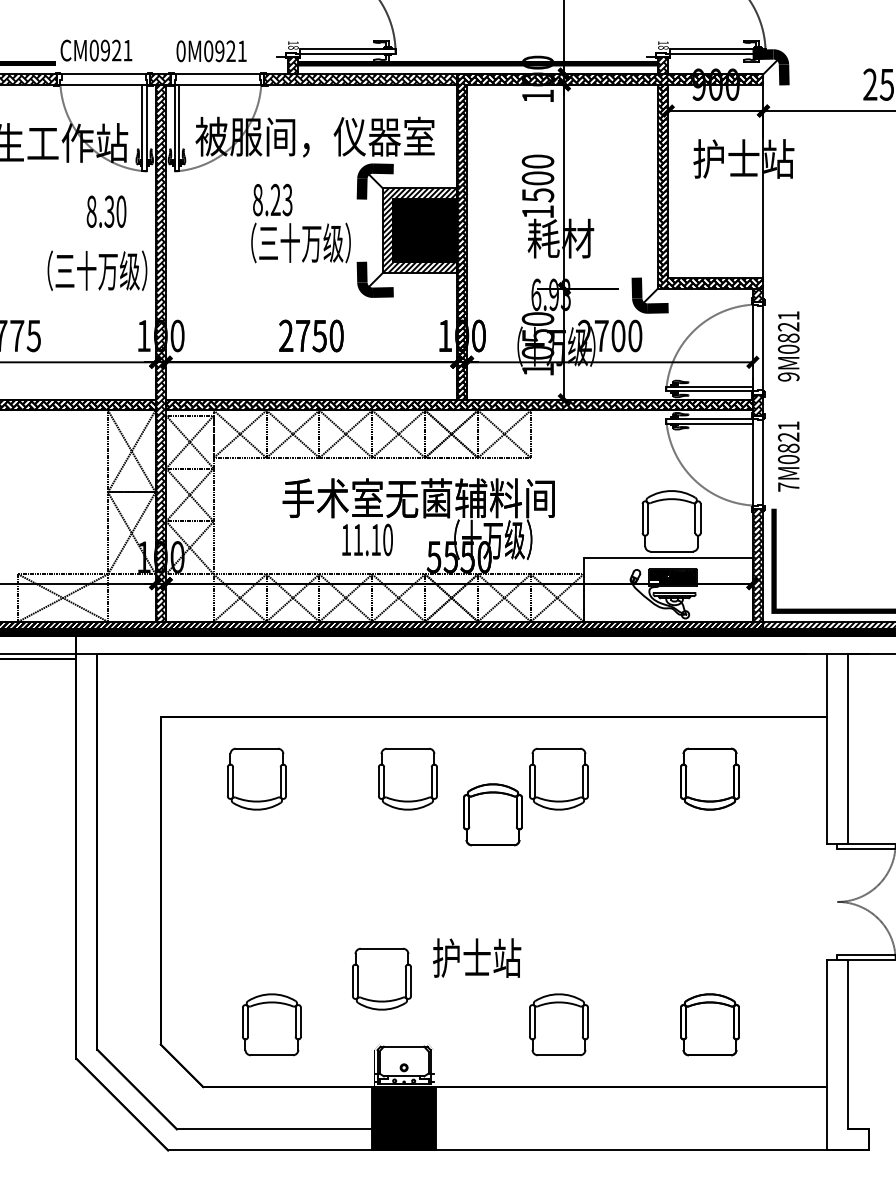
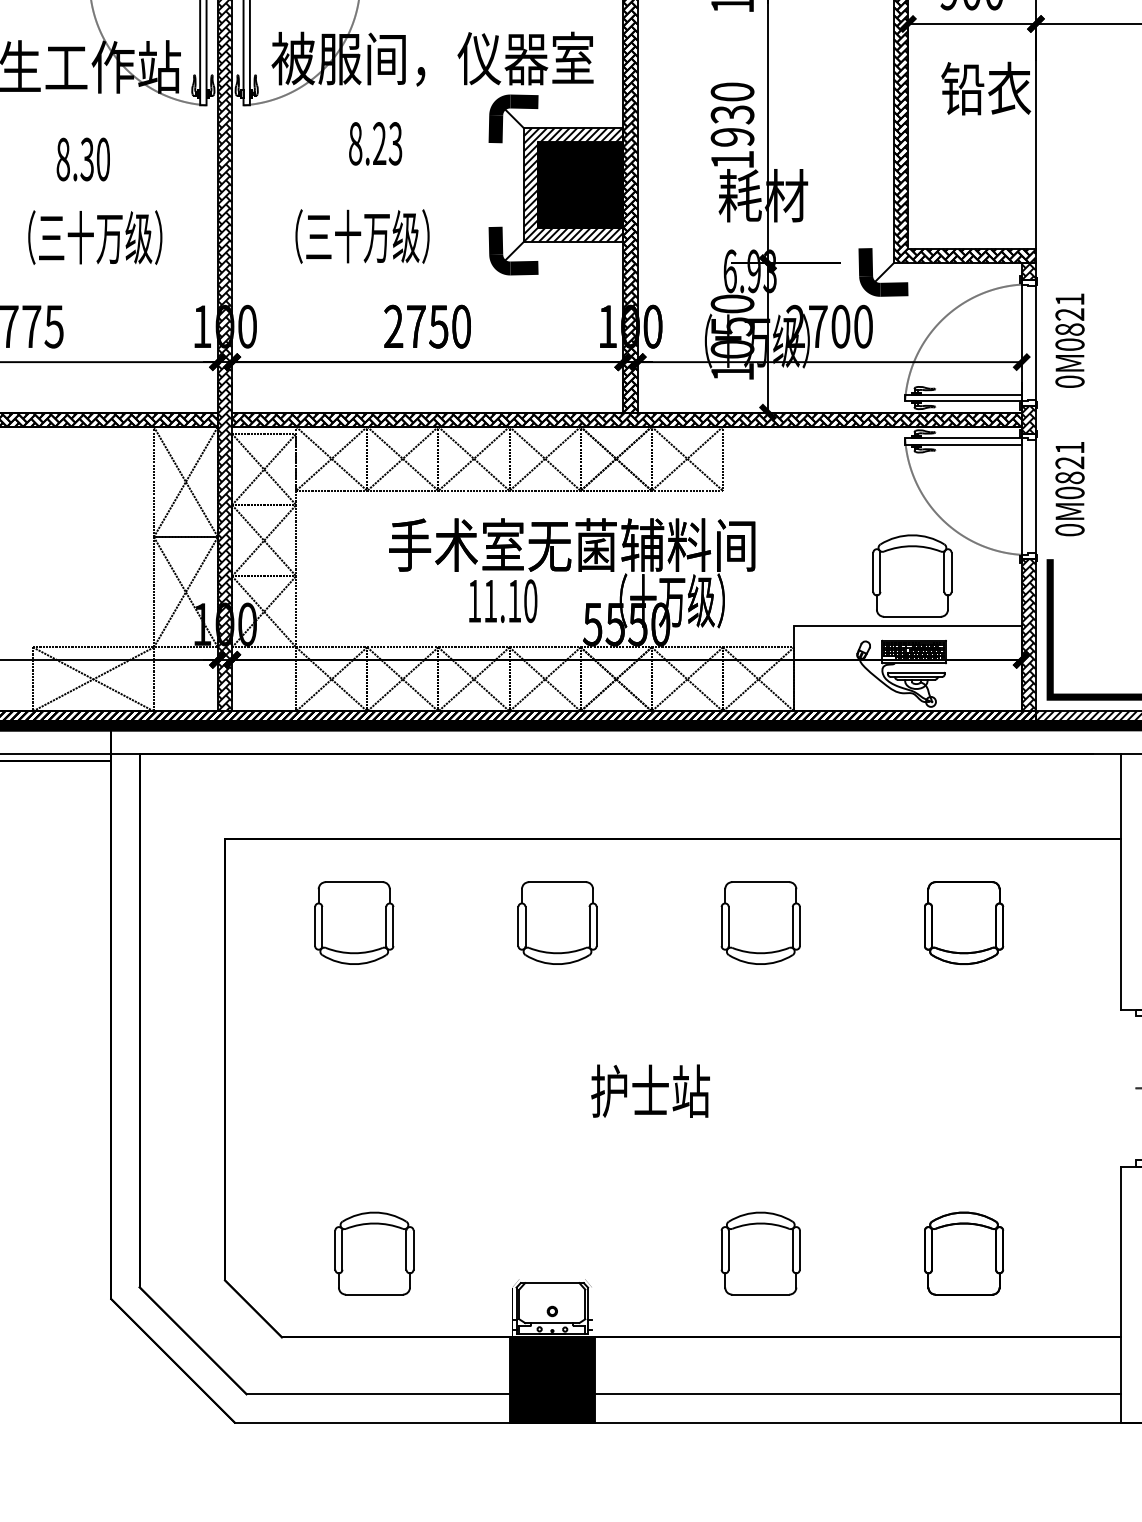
text: (743, 158) -> (1009, 87), 护士站 -> 铅衣
text: (537, 186) -> (731, 125), 1500 -> 1930
text: (106, 211) -> (83, 159), moved
text: (300, 242) -> (361, 235), moved
text: (97, 270) -> (95, 237), moved
text: (788, 376) -> (1069, 381), 9M0821 -> 0M0821
text: (788, 486) -> (1069, 529), 7M0821 -> 0M0821
part: (492, 814) -> (671, 970), removed
text: (477, 957) -> (651, 1090), moved
part: (381, 978) -> (521, 1191), removed
line: (630, 1129) -> (857, 1394), added

